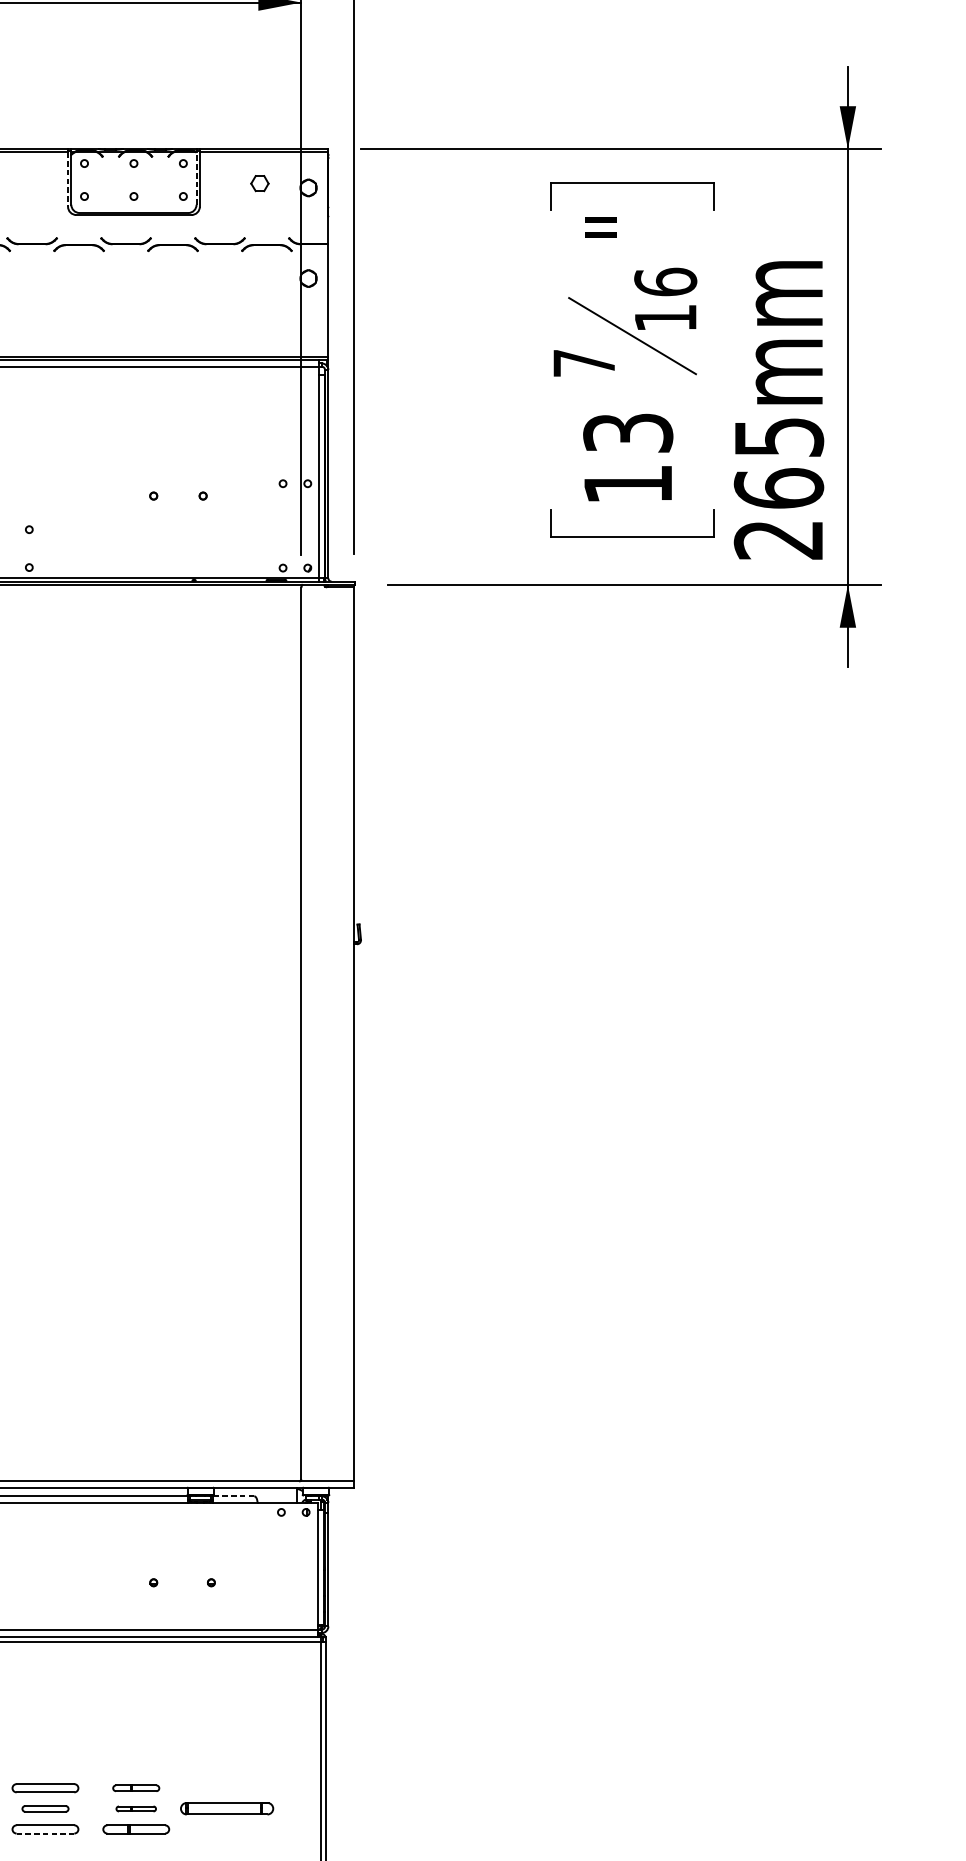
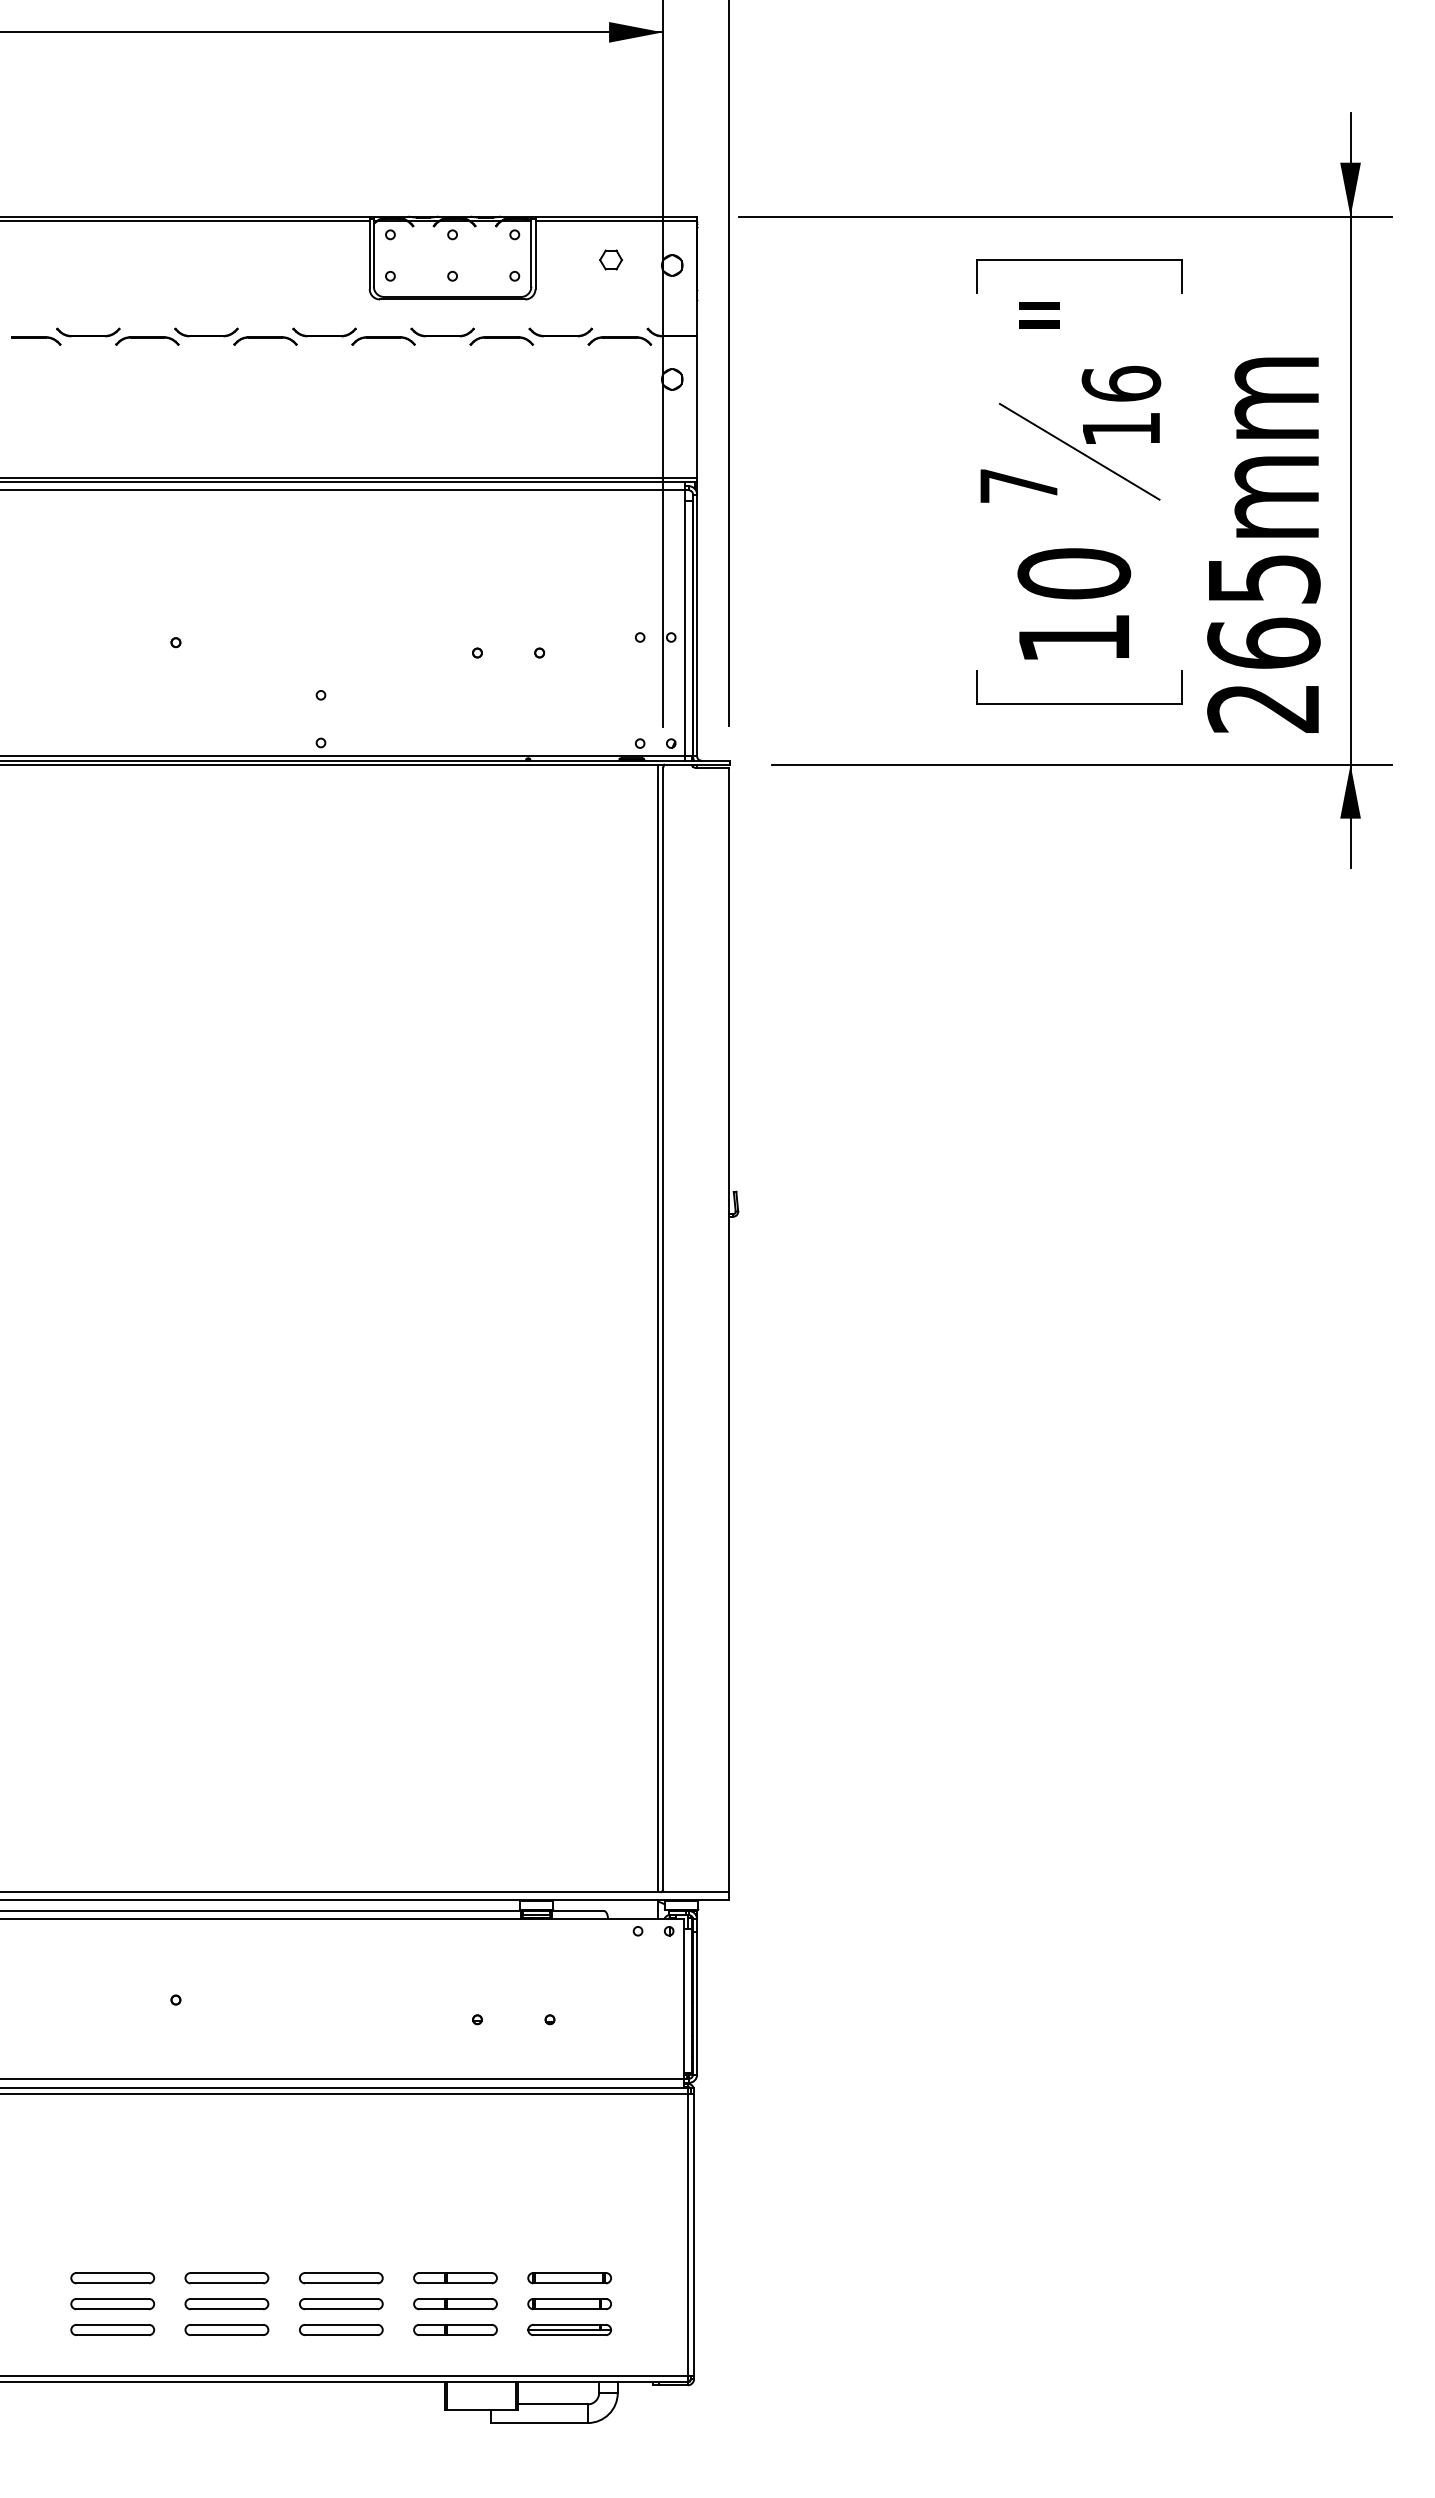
line: (196, 178) -> (531, 253), dashed -> solid
line: (67, 180) -> (369, 255), dashed -> solid
text: (628, 432) -> (1074, 573), 13 -> 10
line: (296, 1033) -> (657, 1328), added
line: (233, 1495) -> (577, 1910), dashed -> solid
part: (136, 1788) -> (455, 2278), size x1.43
part: (226, 1788) -> (569, 2278), added
part: (45, 1809) -> (341, 2304), size x1.43
part: (136, 1809) -> (455, 2304), size x1.67
part: (226, 1809) -> (569, 2304), size x0.71
part: (226, 1829) -> (569, 2329), added
line: (45, 1833) -> (341, 2335), dashed -> solid

